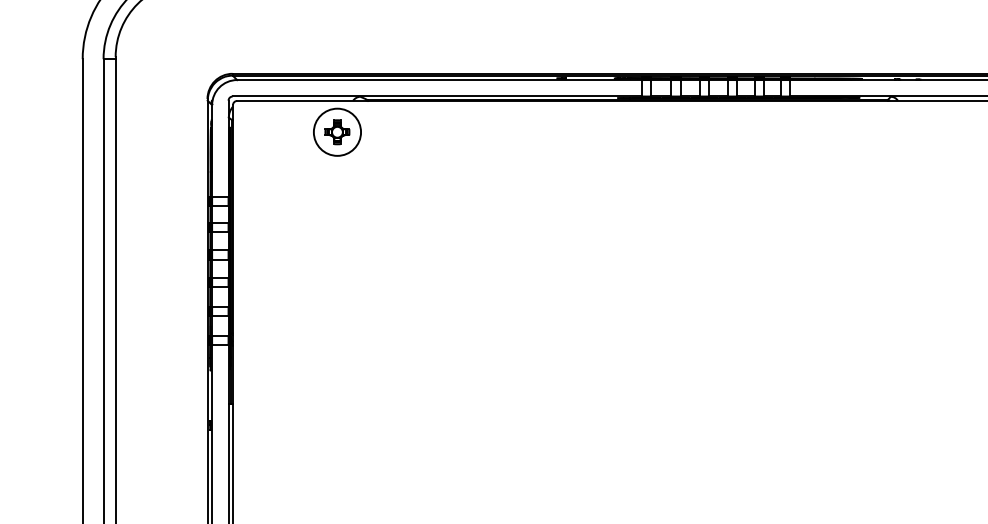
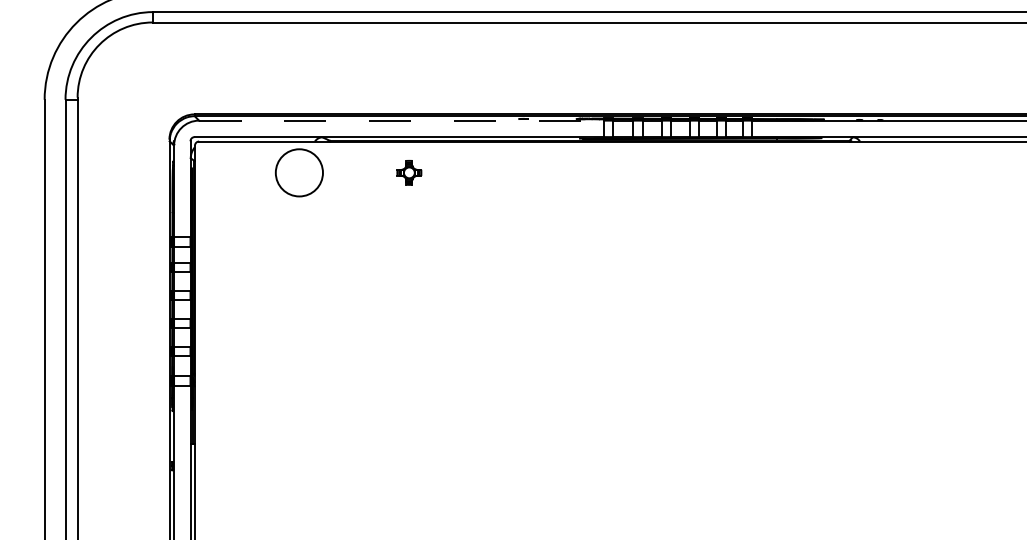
line: (440, 79) -> (402, 120), solid -> dashed
part: (337, 131) -> (409, 172), moved

